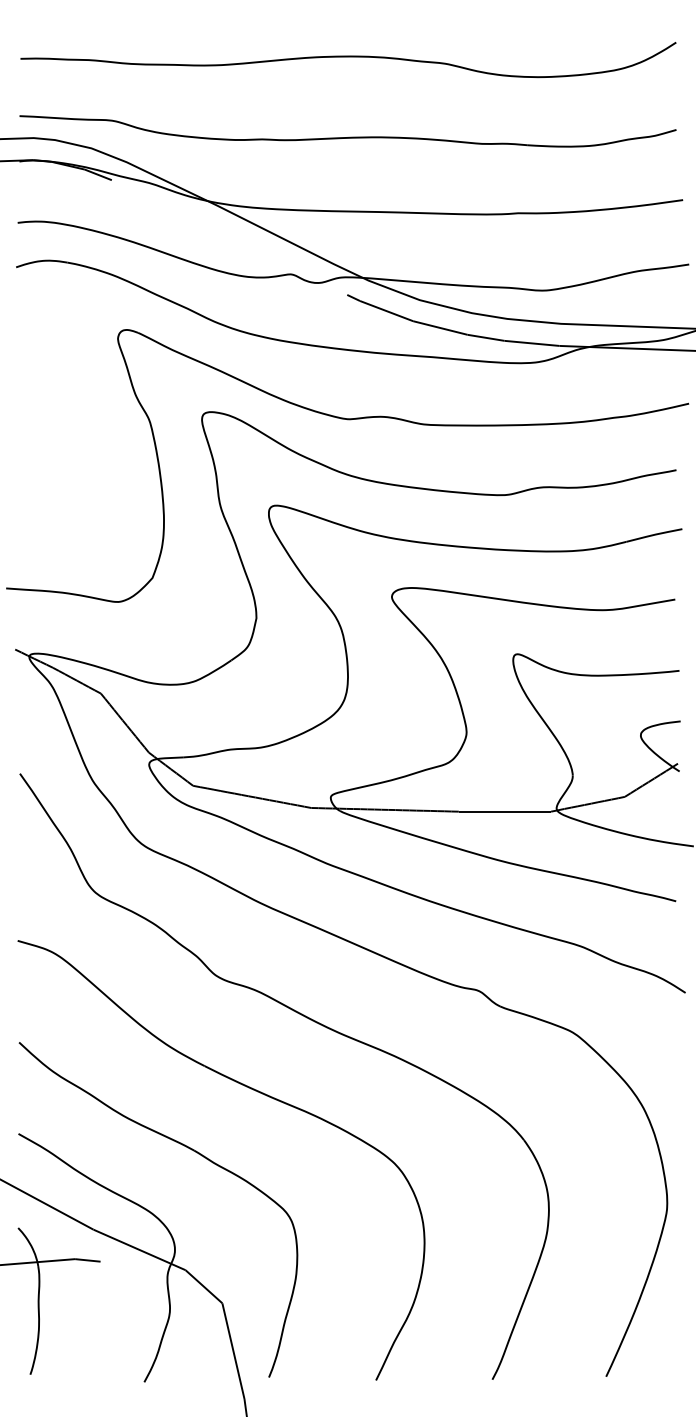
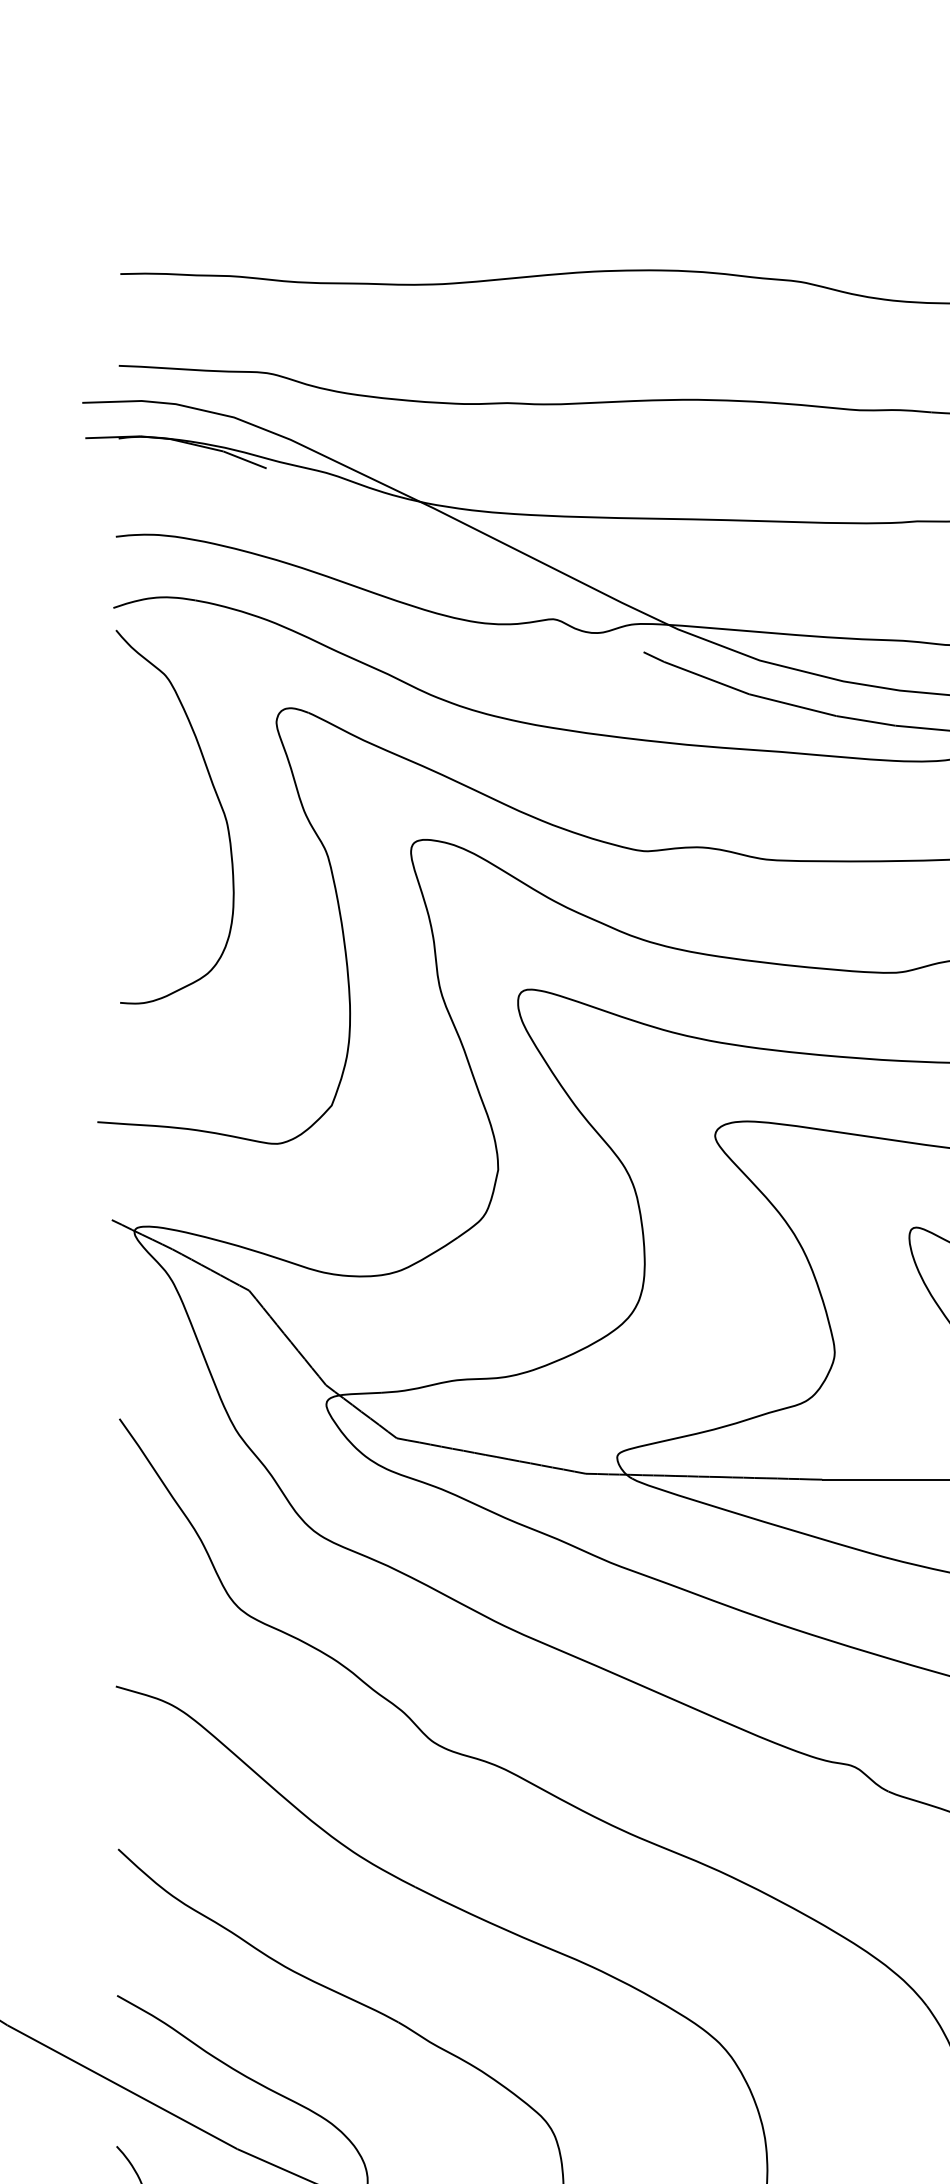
curve: (80, 386) -> (216, 798), added

